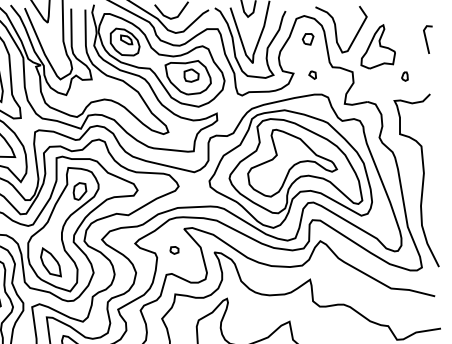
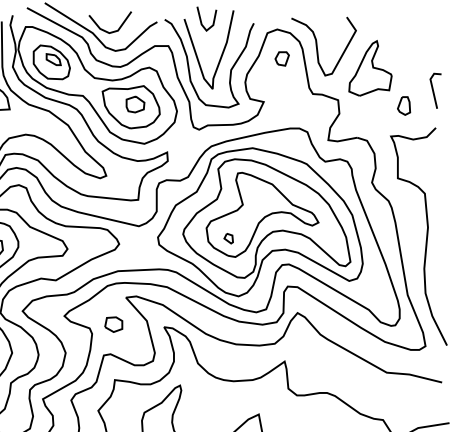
line: (426, 39) -> (433, 90), moved
part: (312, 74) -> (228, 237), moved
part: (404, 76) -> (403, 105), size x1.67
part: (174, 250) -> (113, 324), size x1.67

